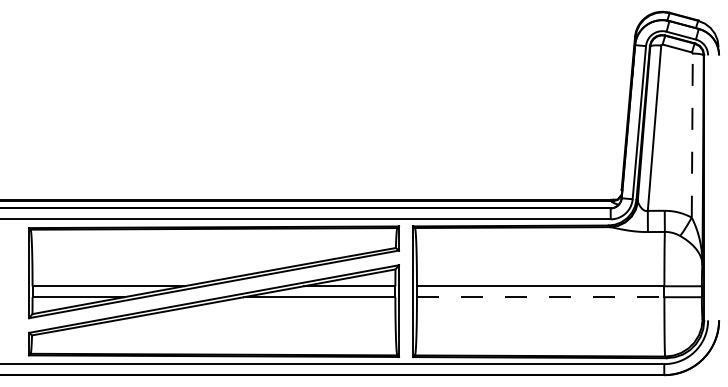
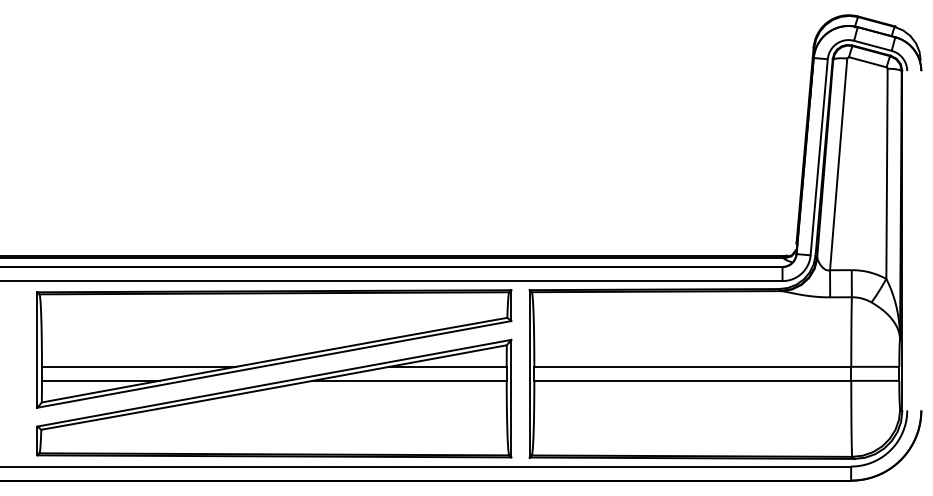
line: (692, 135) -> (887, 173), dashed -> solid
line: (540, 297) -> (692, 381), dashed -> solid

